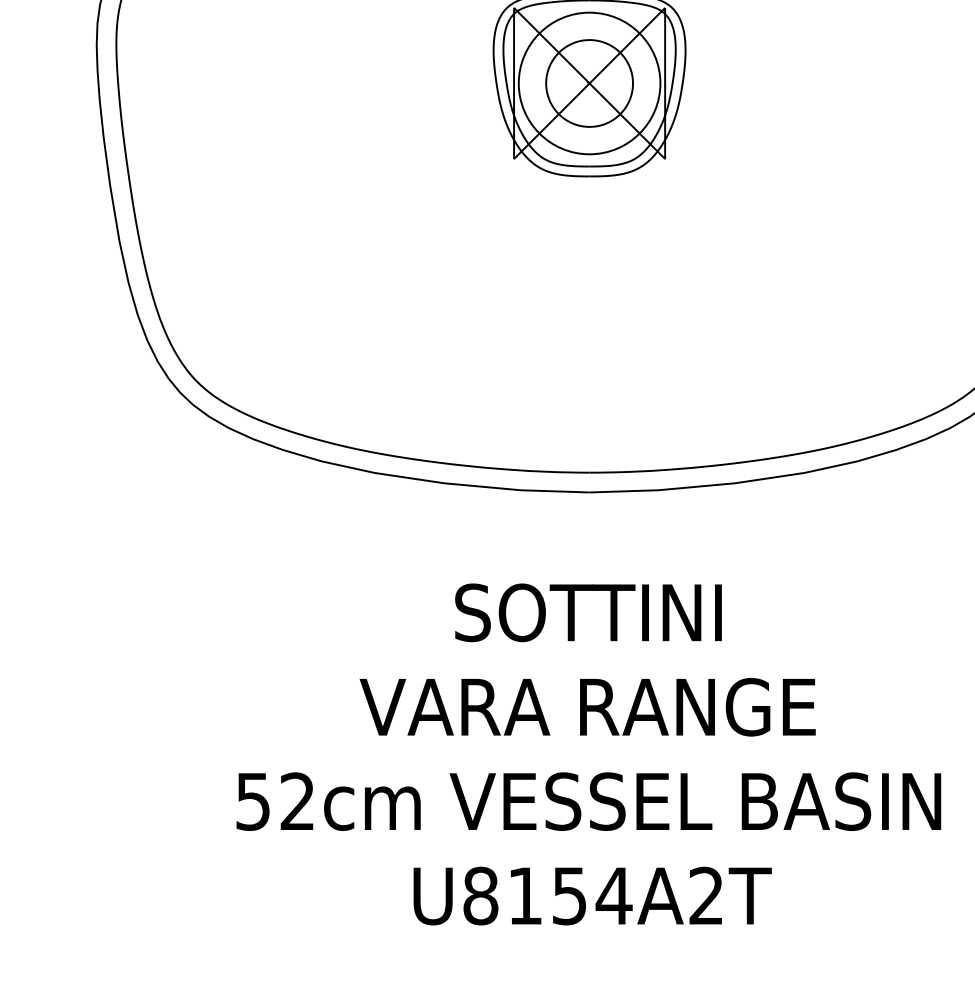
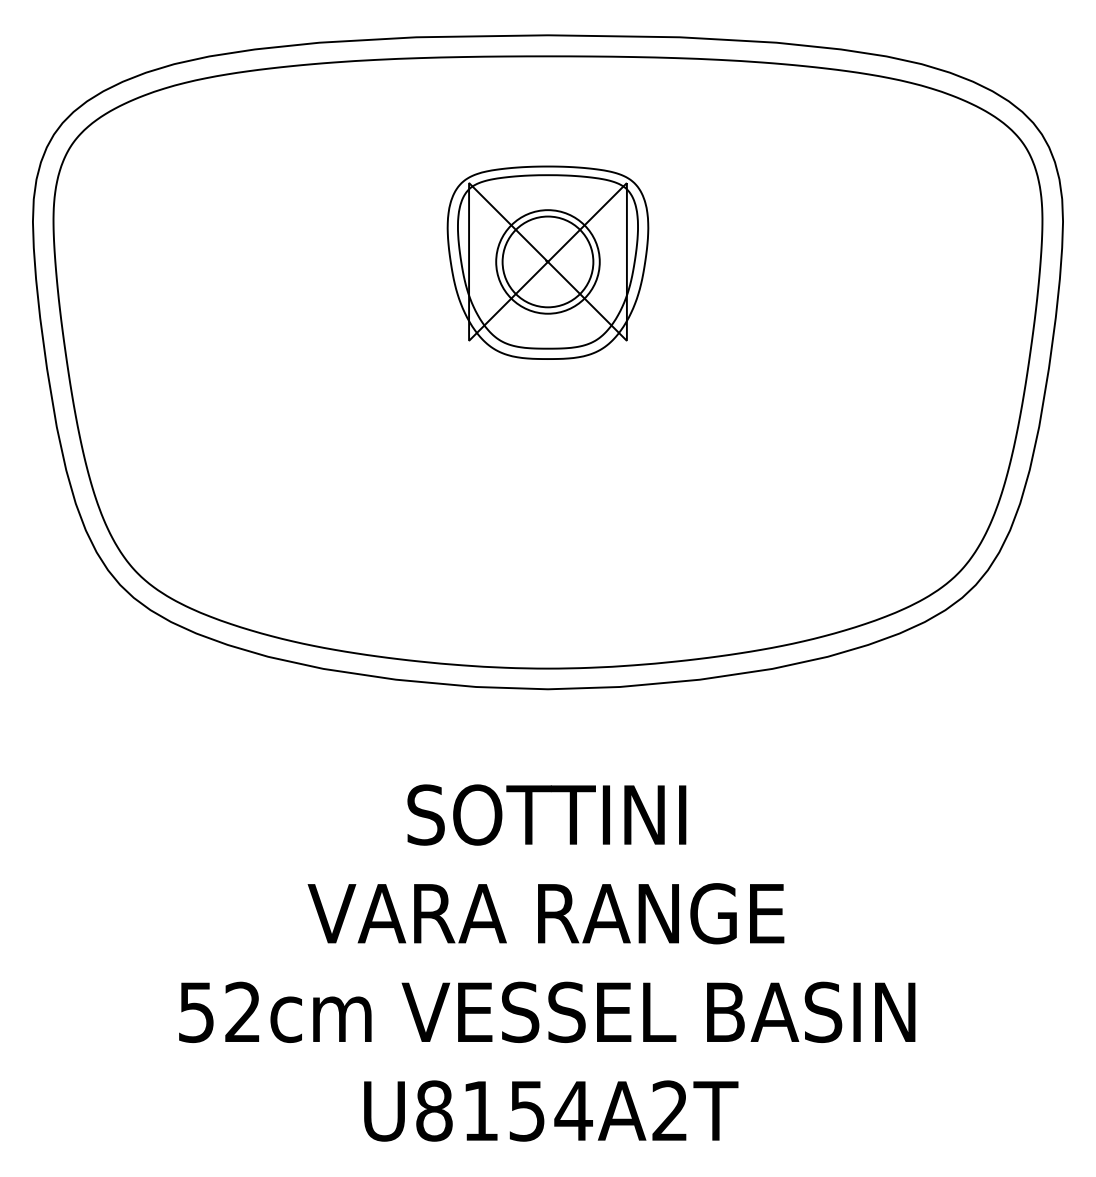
circle: (589, 83) -> (547, 261), size x0.7

